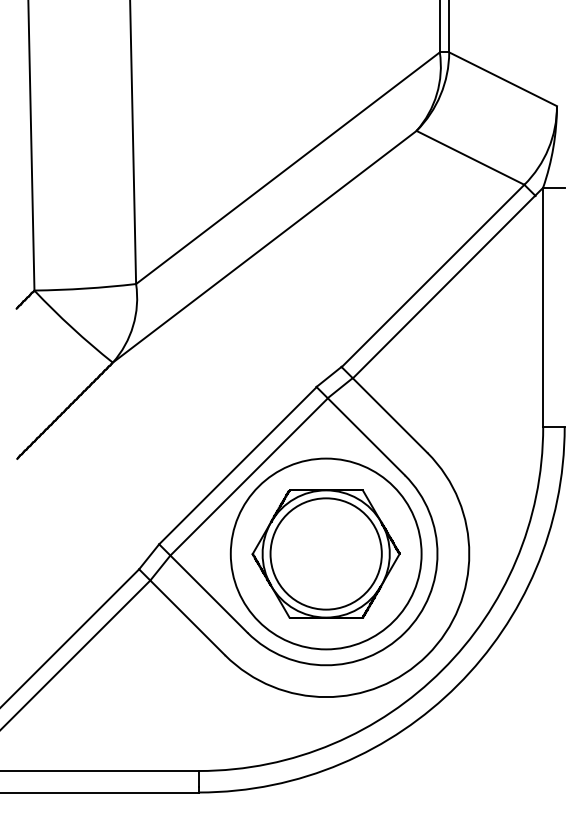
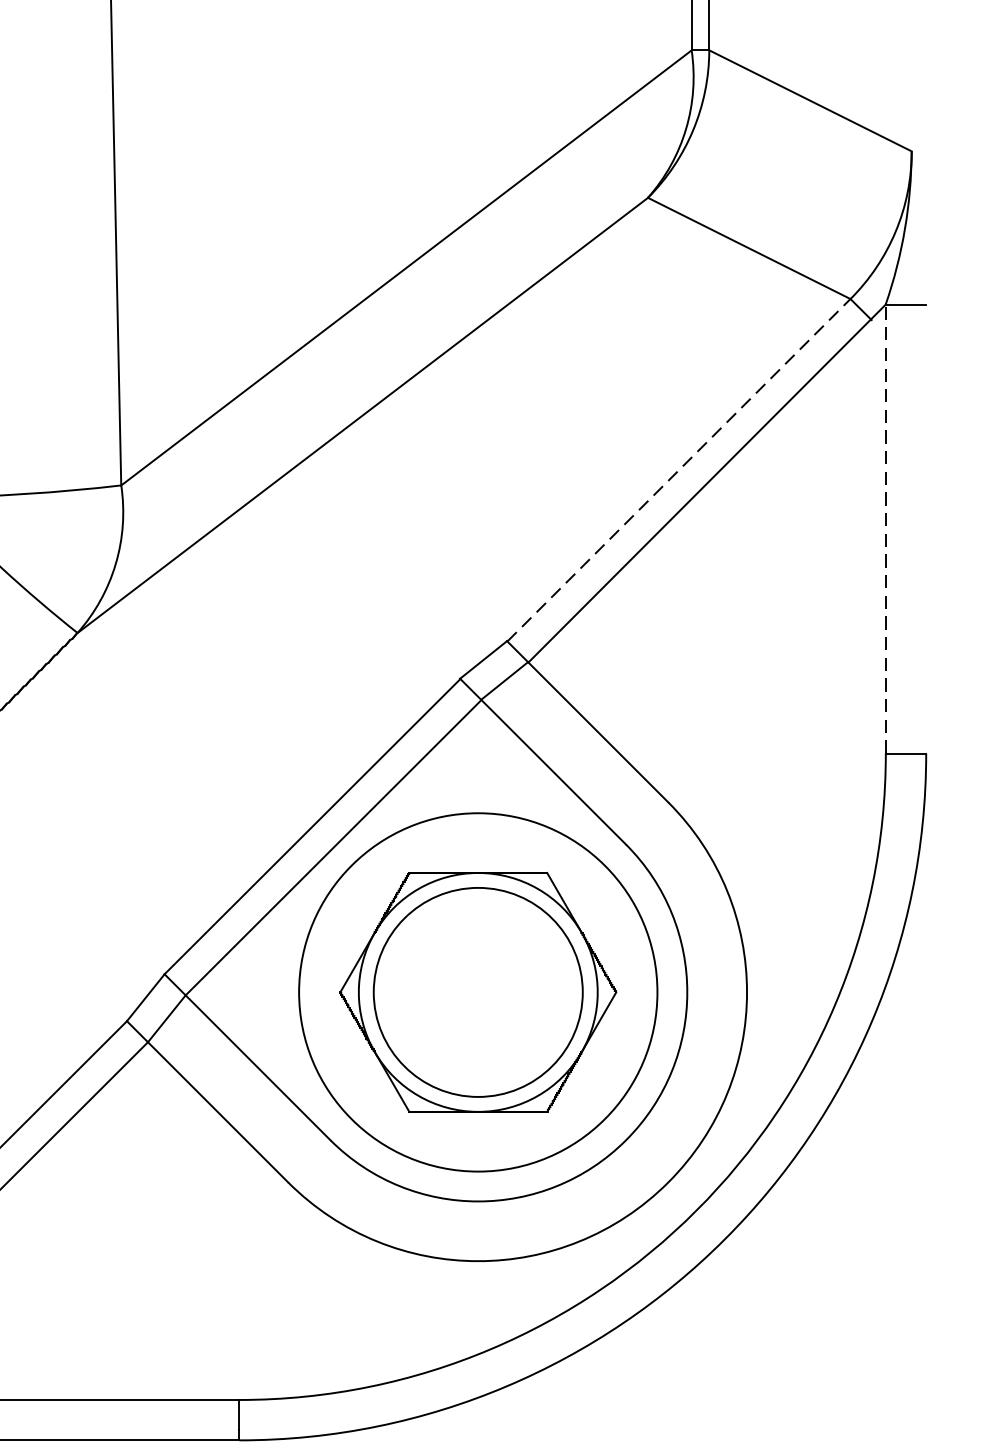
line: (433, 275) -> (679, 469), solid -> dashed
line: (543, 307) -> (886, 529), solid -> dashed

